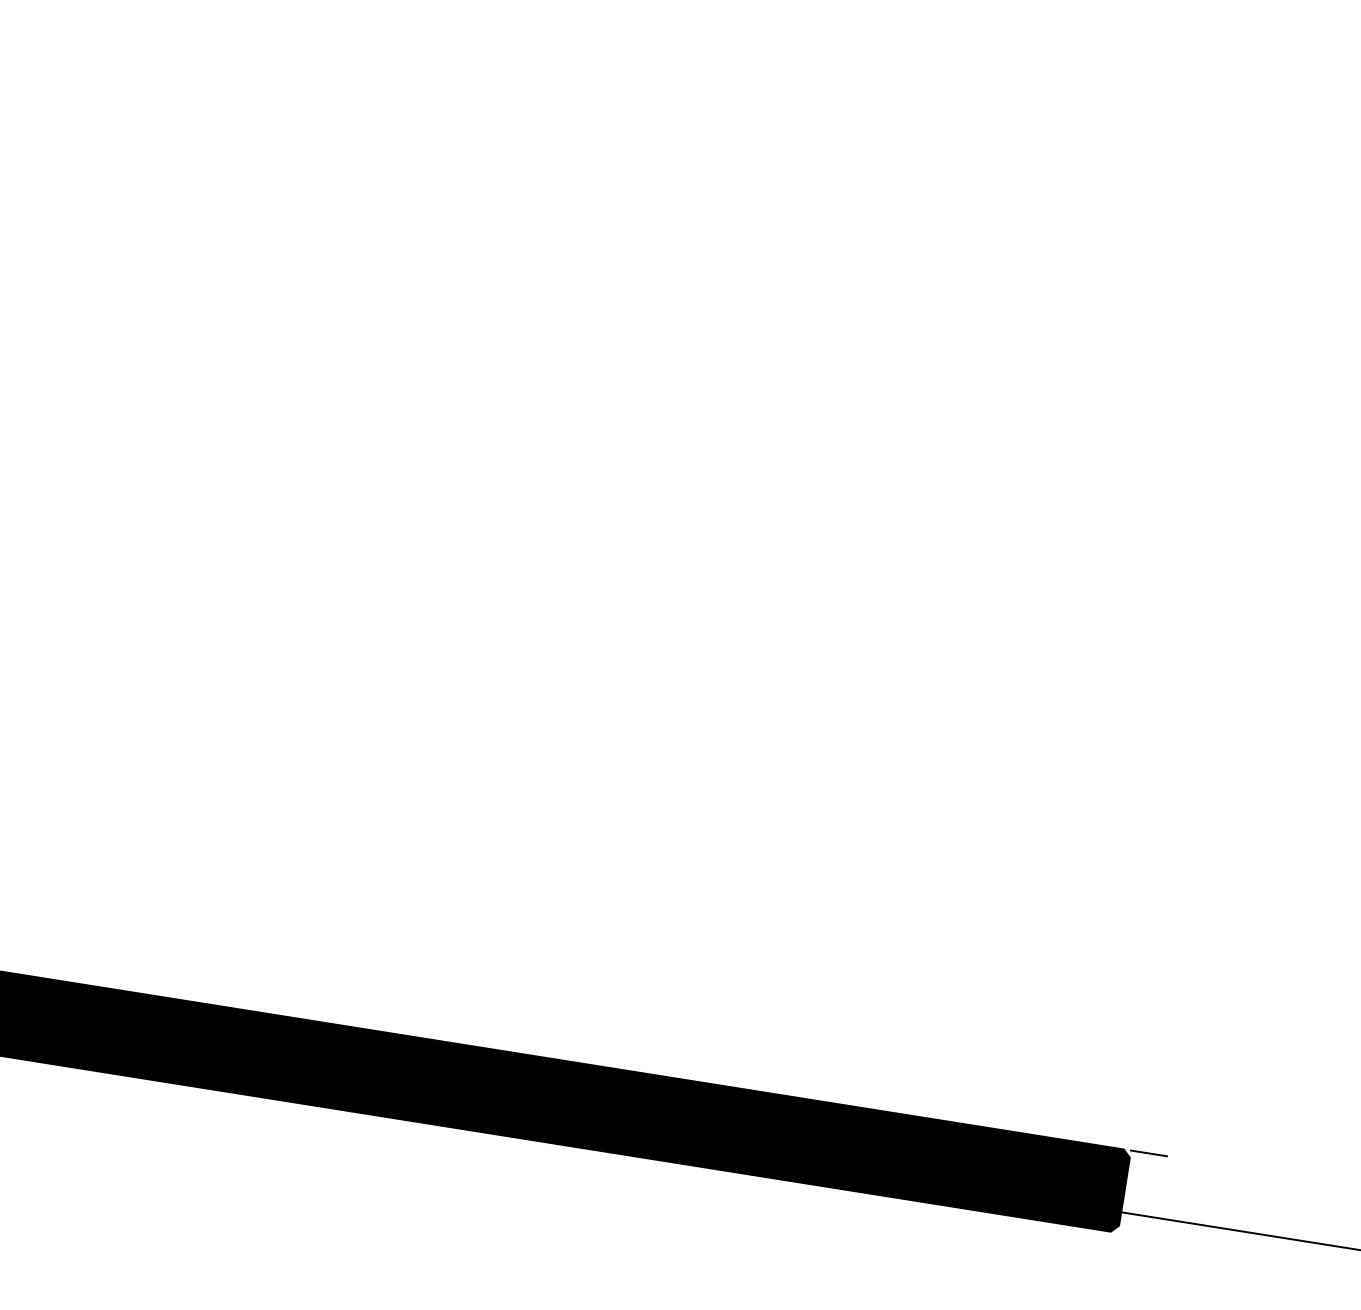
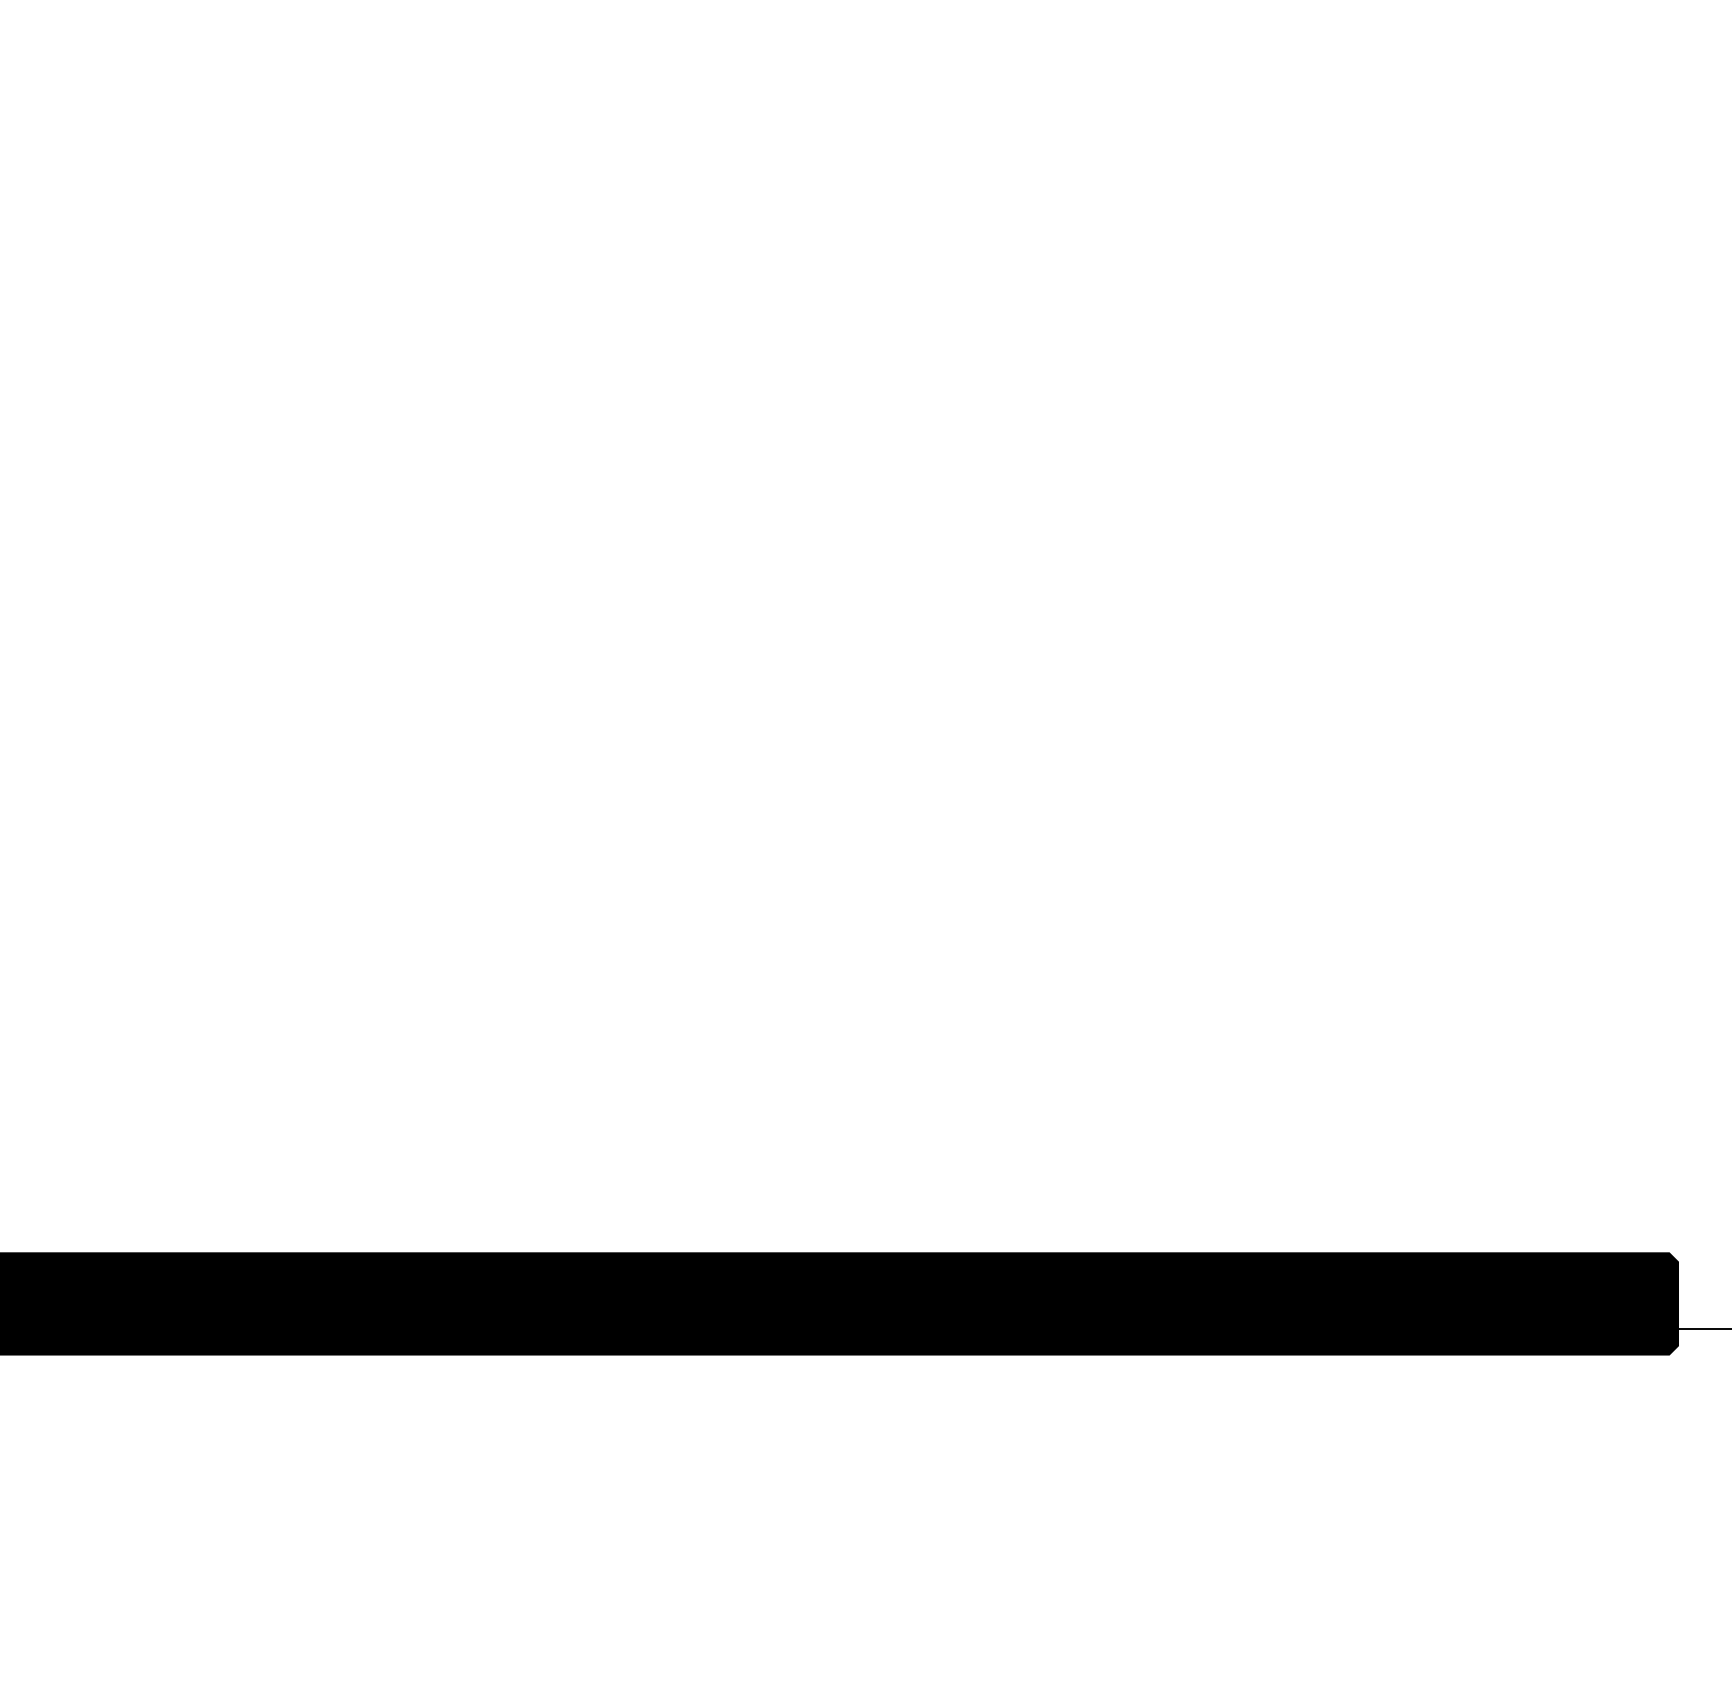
line: (1149, 1153) -> (1700, 1253), removed

